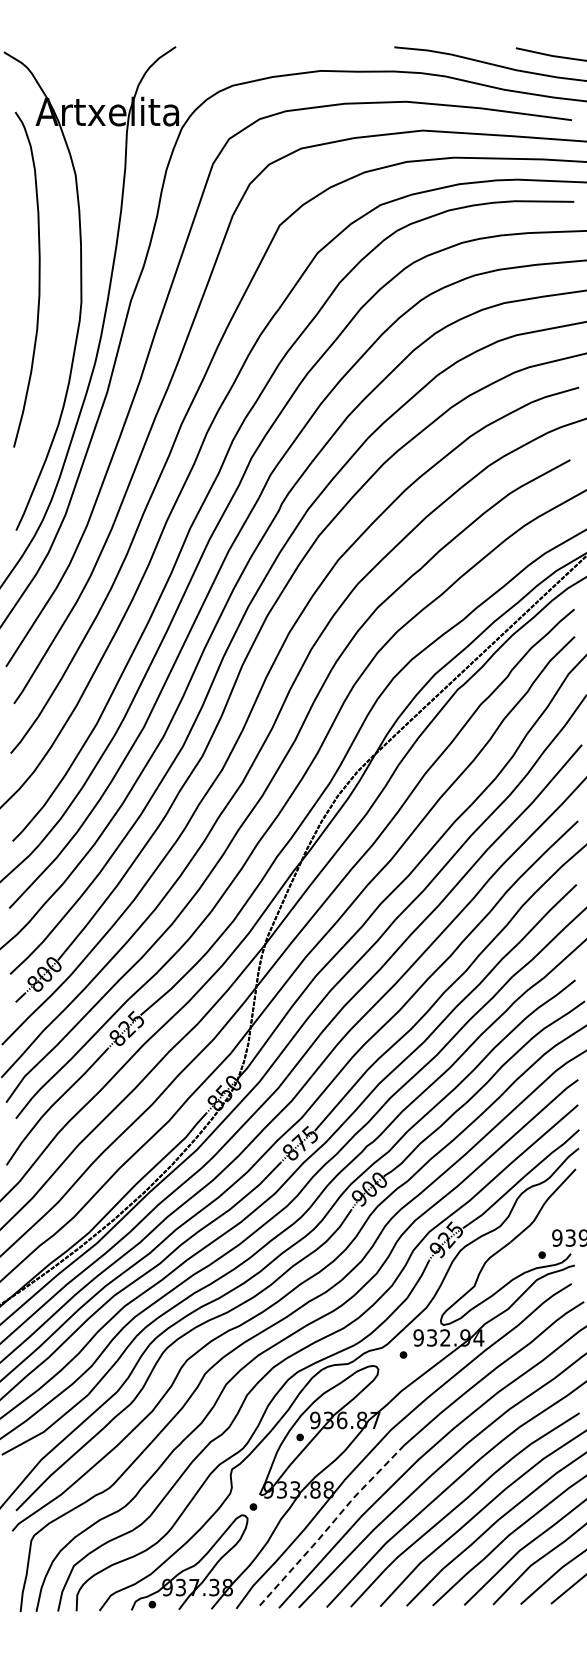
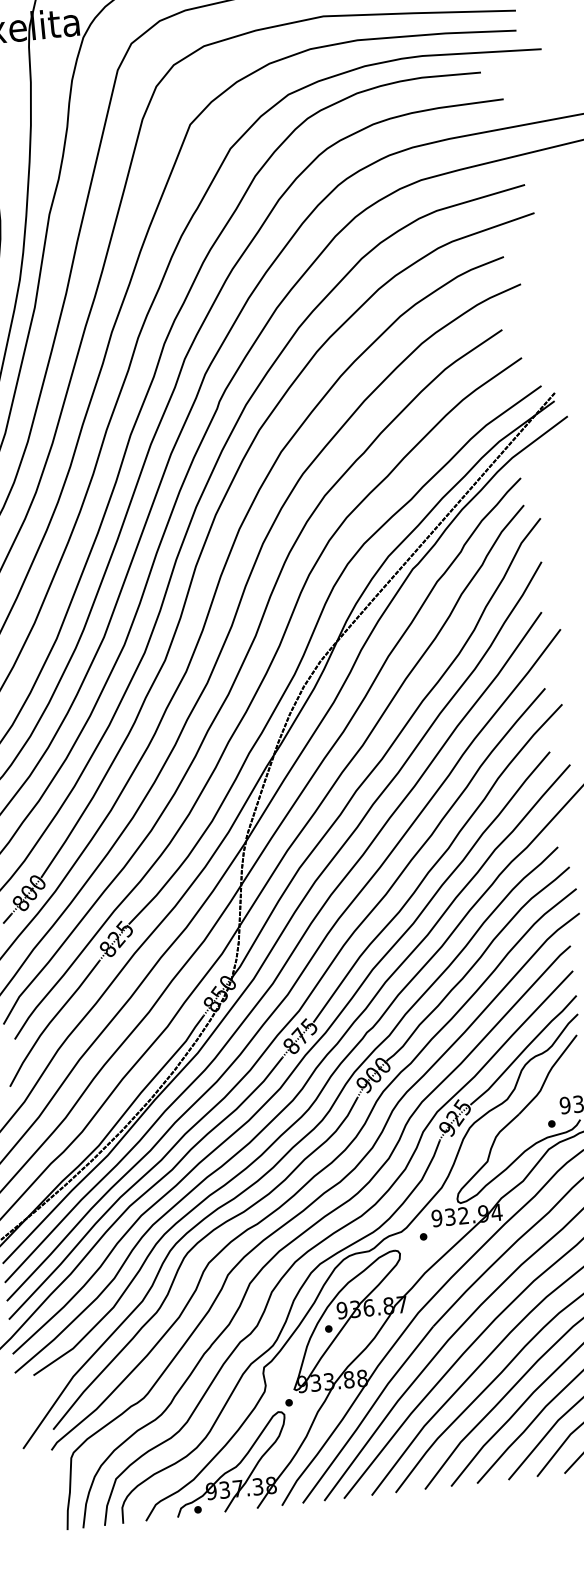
line: (329, 1526) -> (366, 1414), dashed -> solid

